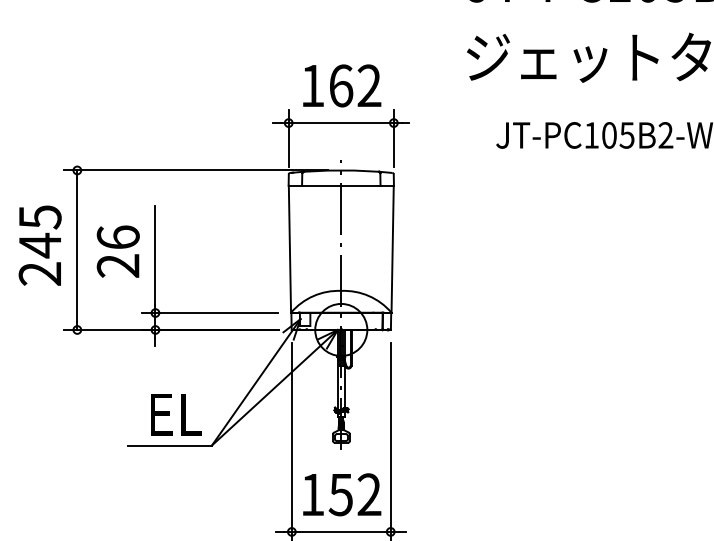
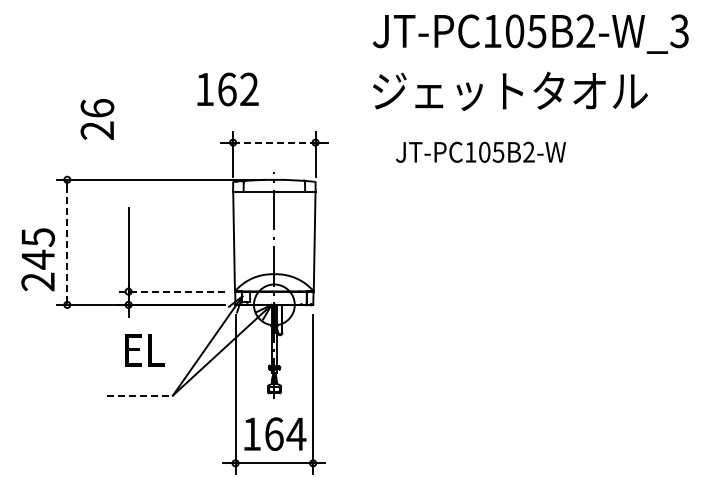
text: (341, 85) -> (227, 89), moved
line: (341, 122) -> (274, 142), solid -> dashed
text: (40, 245) -> (38, 259), moved
line: (77, 250) -> (67, 242), solid -> dashed
text: (118, 251) -> (97, 119), moved
line: (210, 312) -> (171, 291), solid -> dashed
text: (175, 414) -> (144, 350), moved
line: (170, 445) -> (140, 395), solid -> dashed
text: (355, 495) -> (285, 434), 152 -> 164

